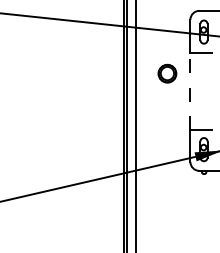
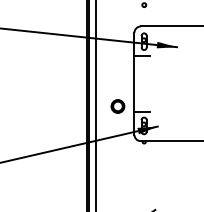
part: (166, 73) -> (117, 106), moved
line: (190, 91) -> (134, 84), dashed -> solid

